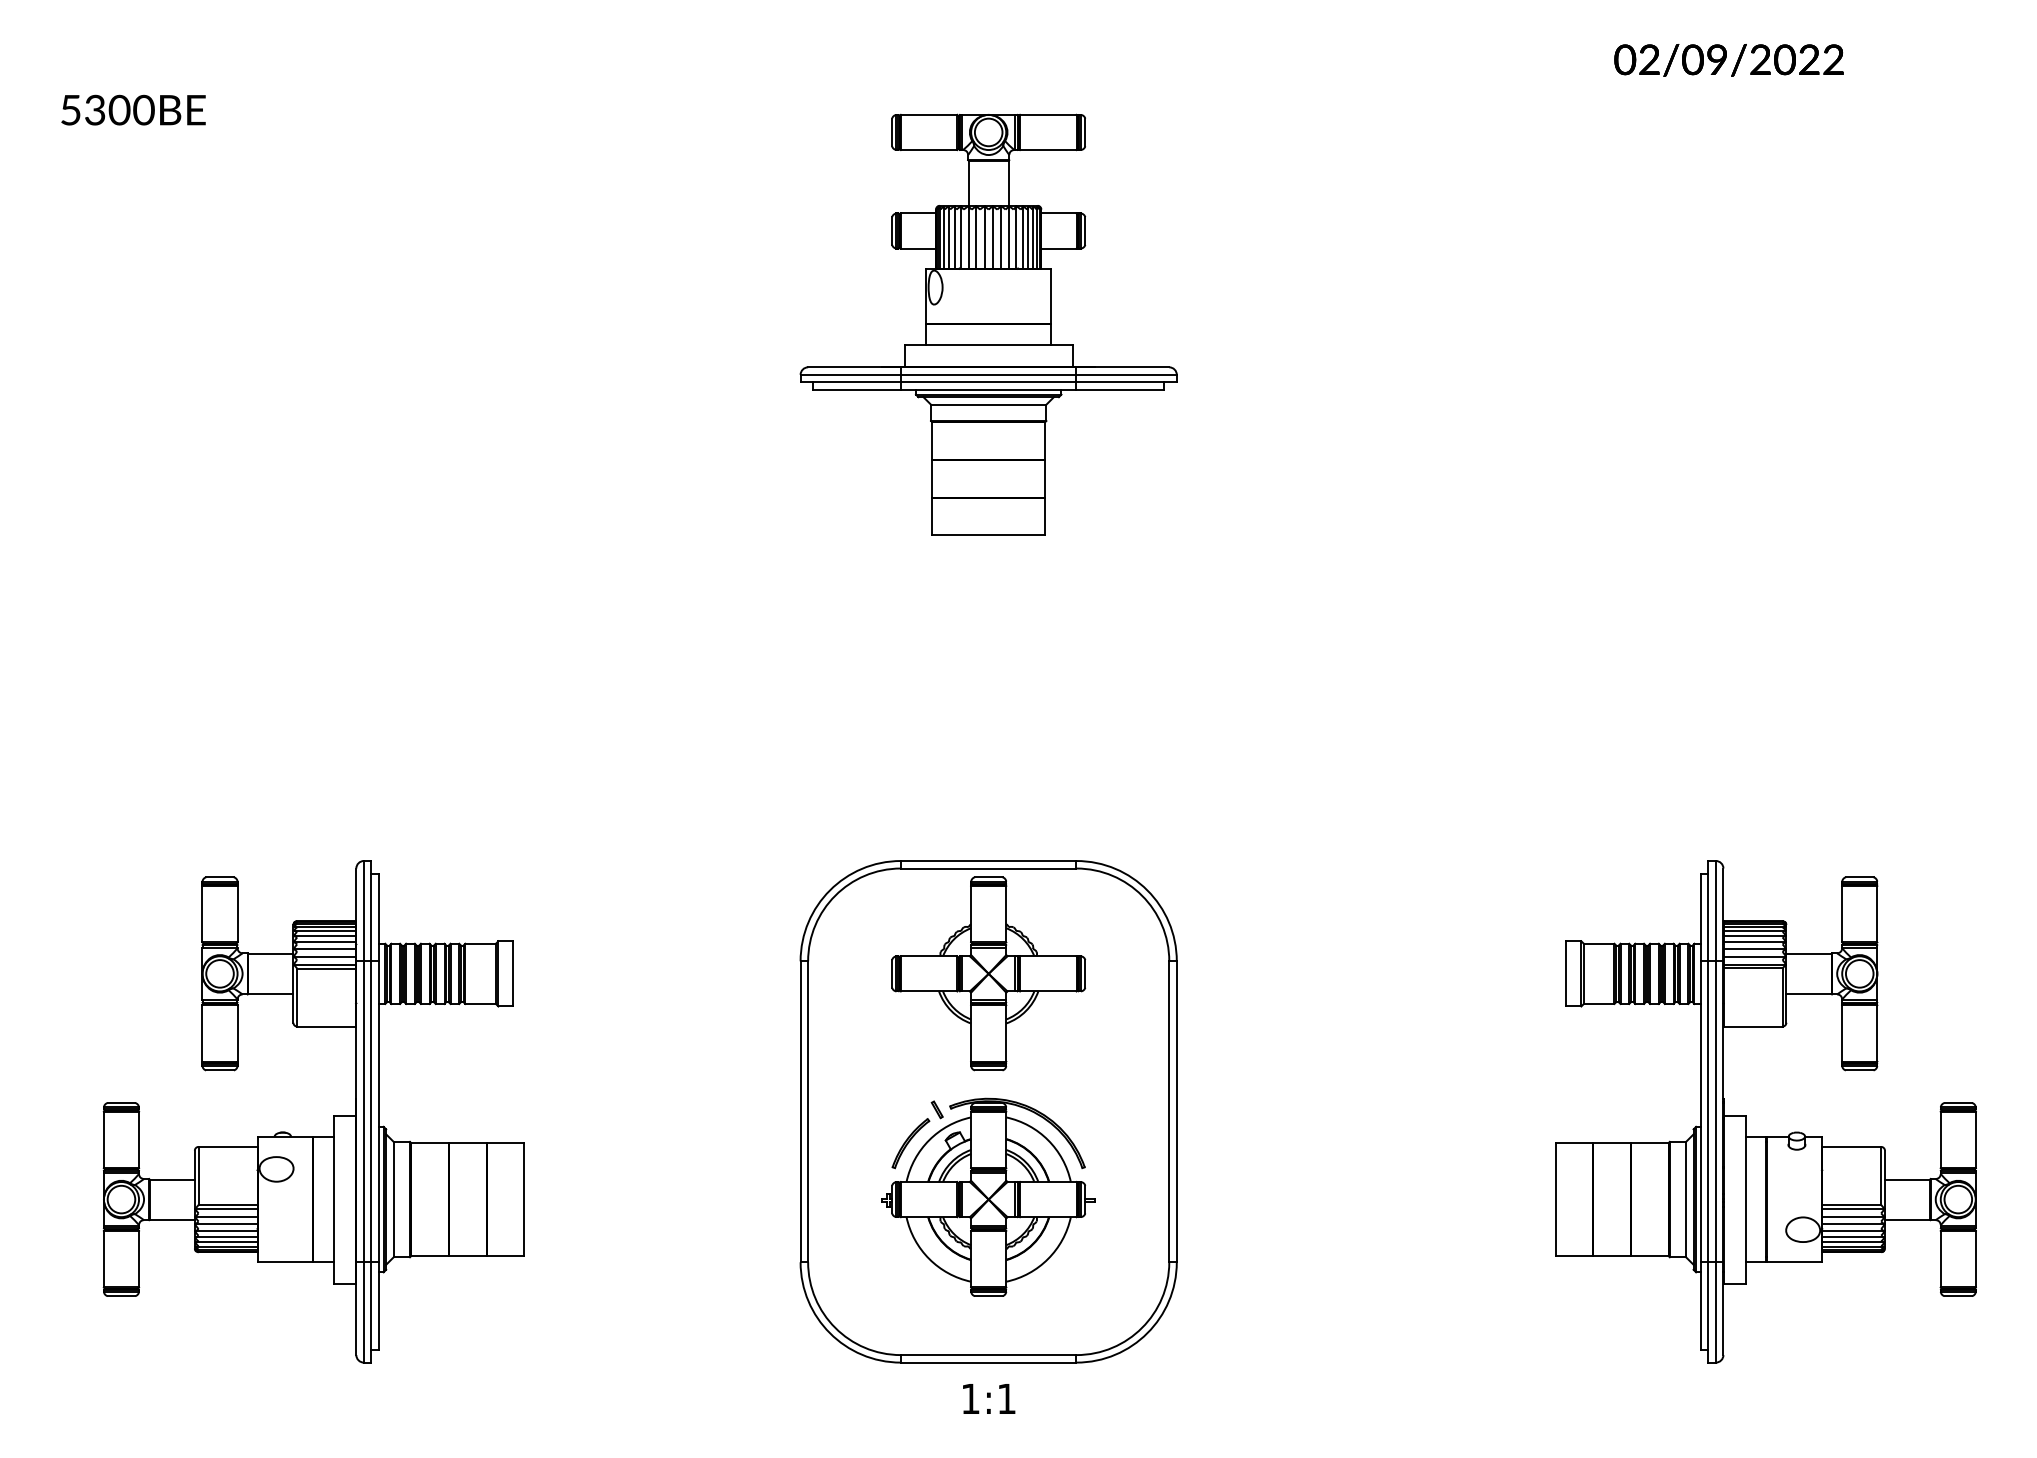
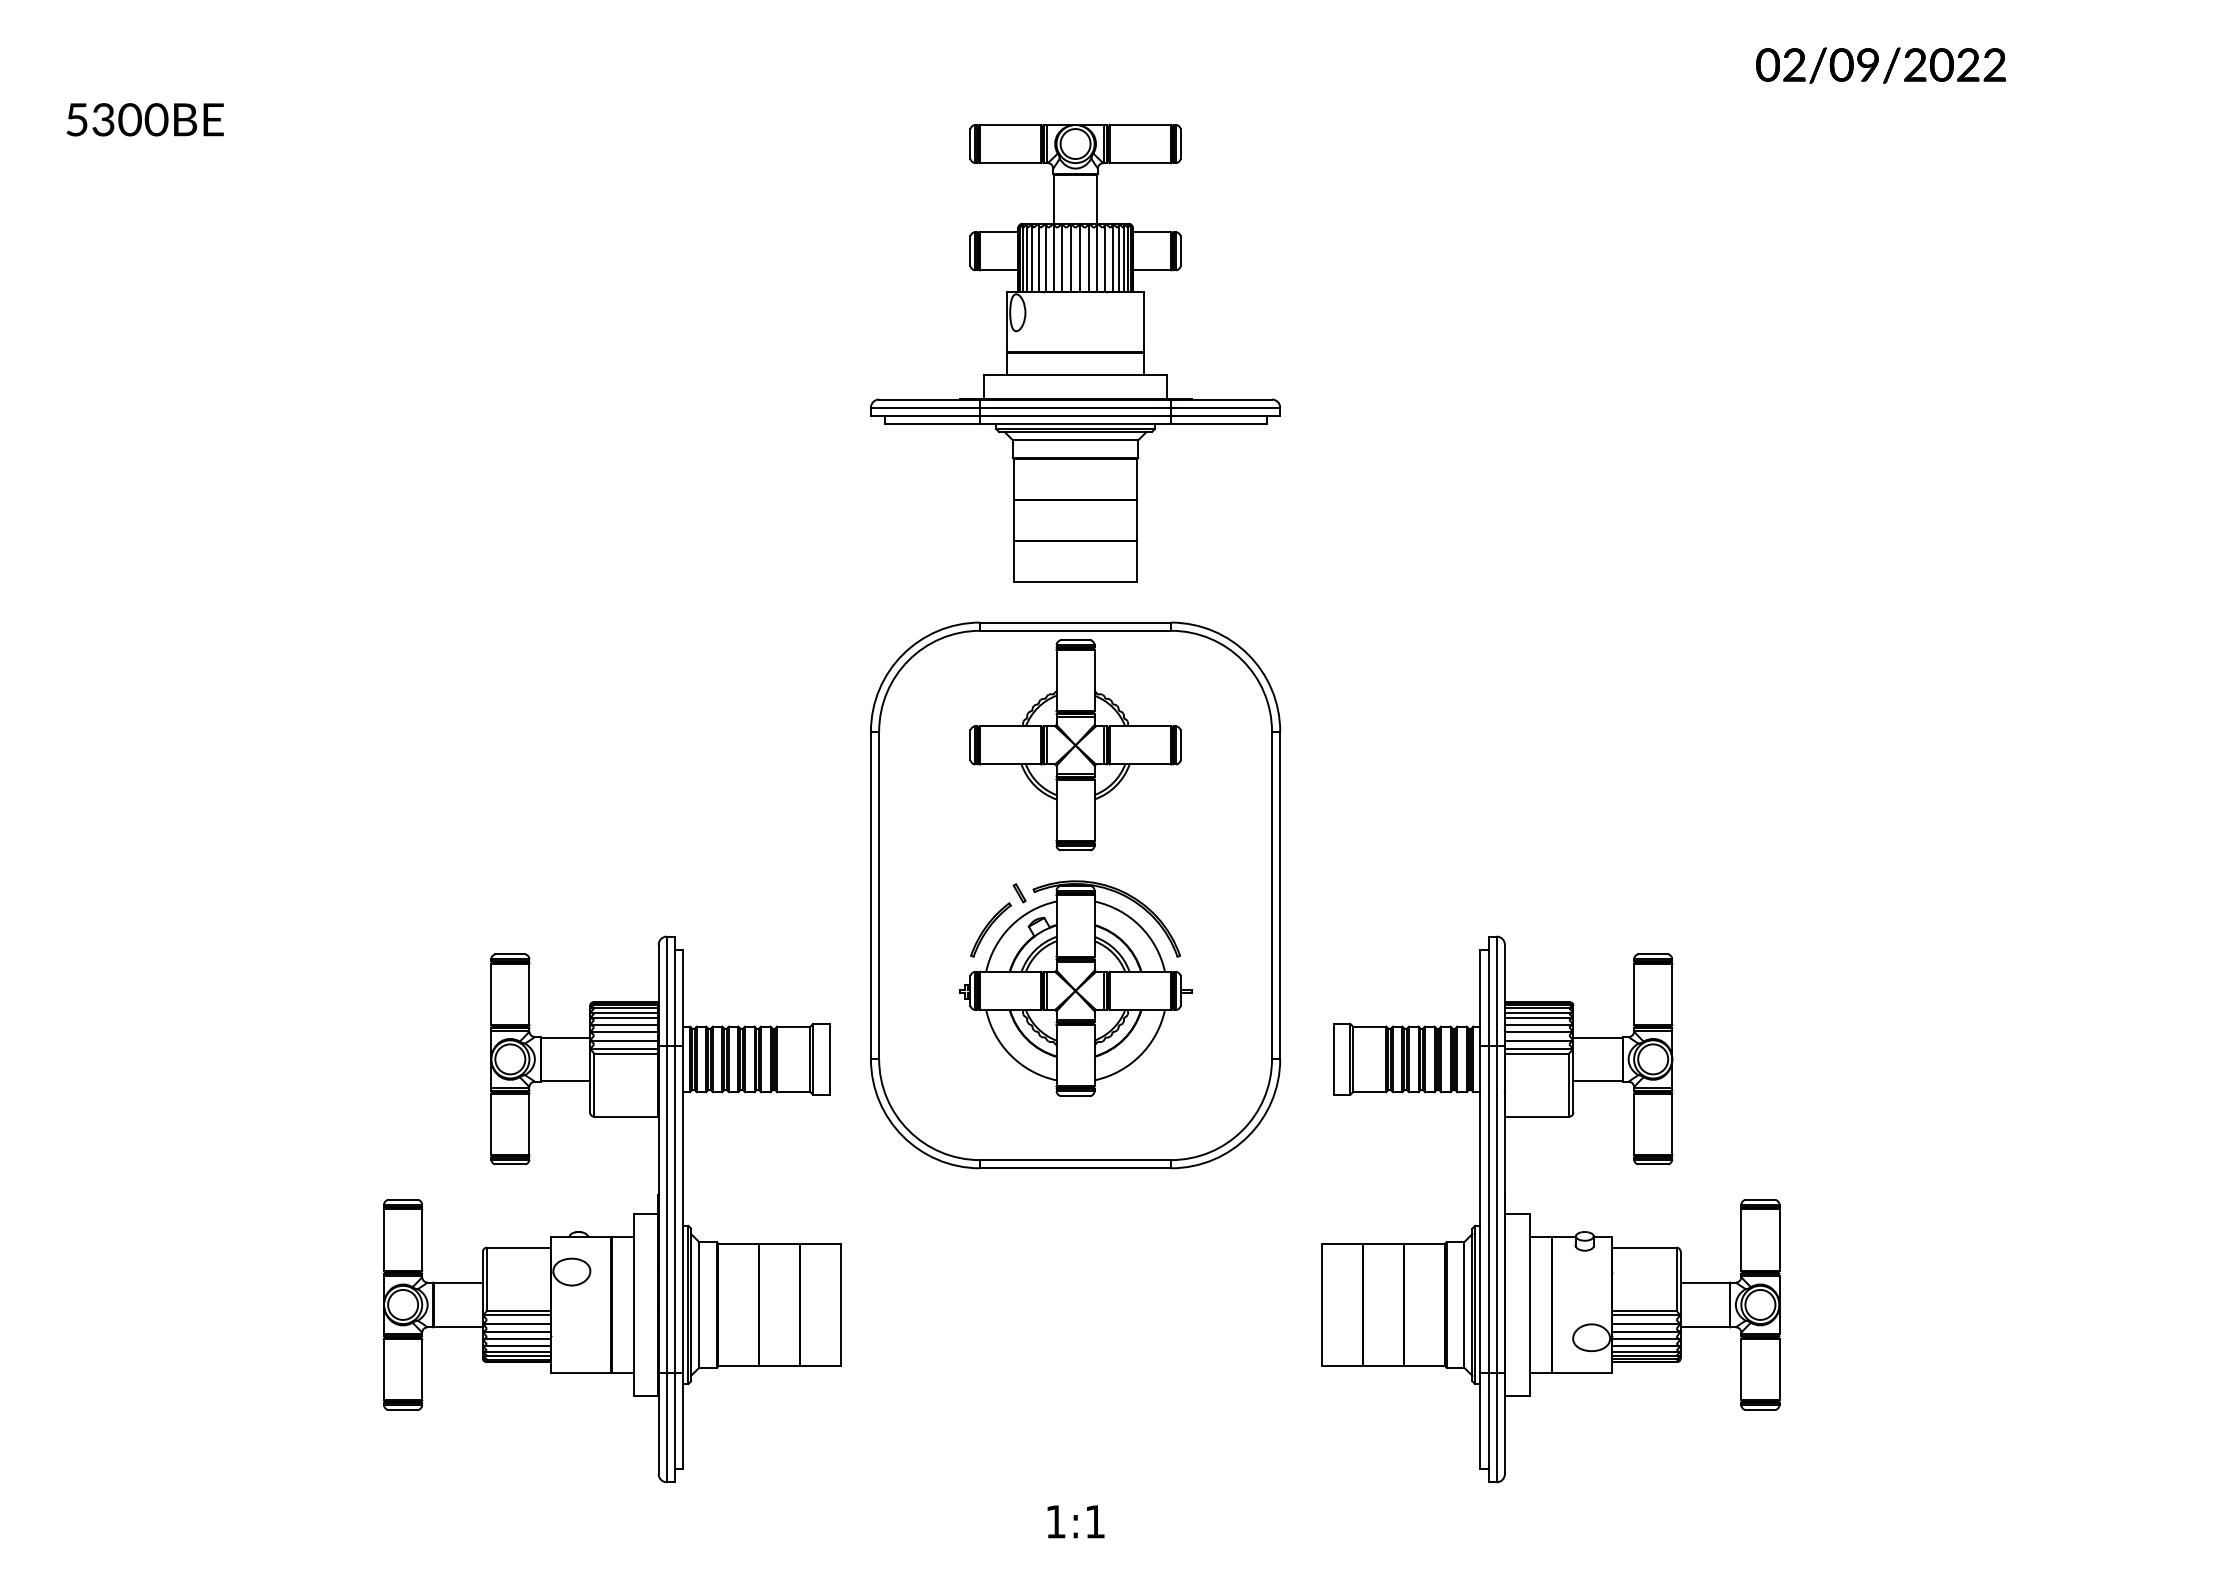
part: (988, 1111) -> (1075, 895), moved
part: (333, 1115) -> (633, 1213), moved
part: (1746, 1115) -> (1530, 1213), moved

